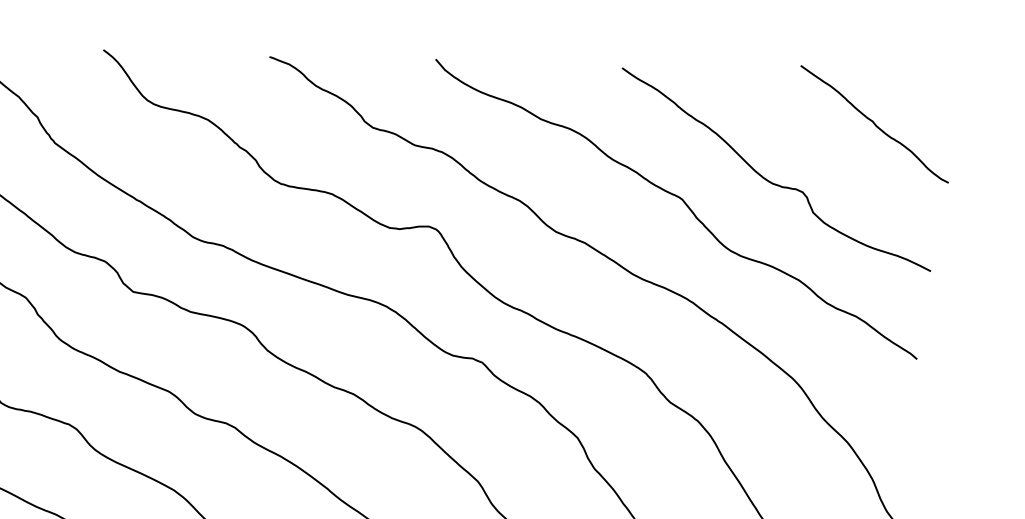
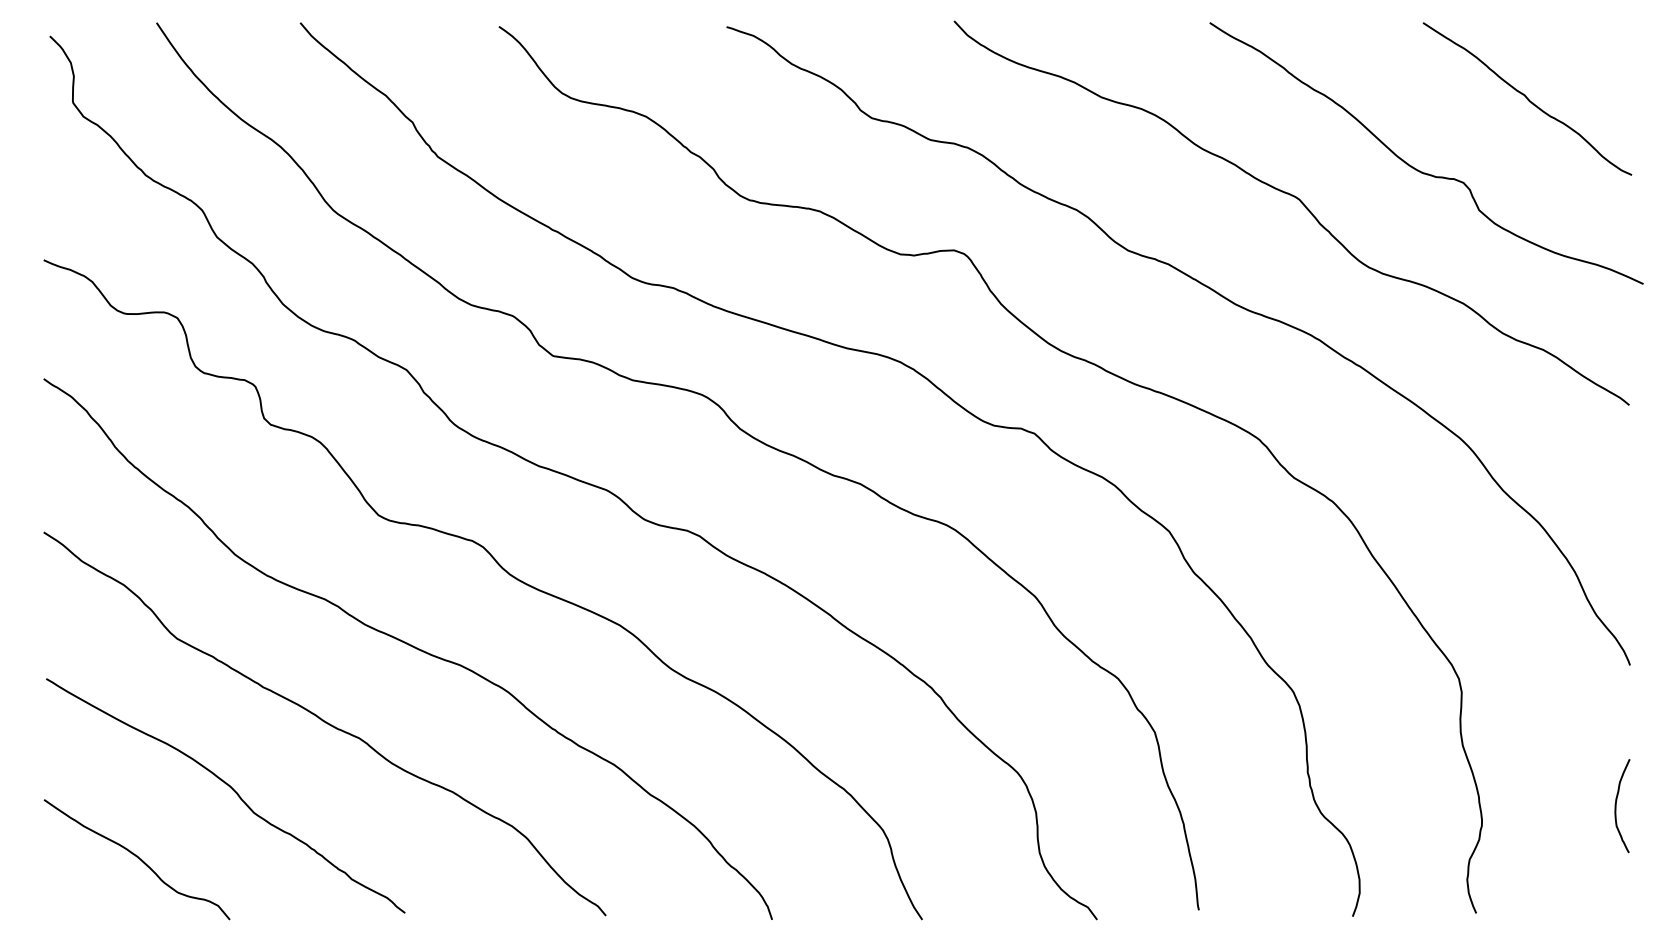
curve: (874, 123) -> (1527, 98), moved

